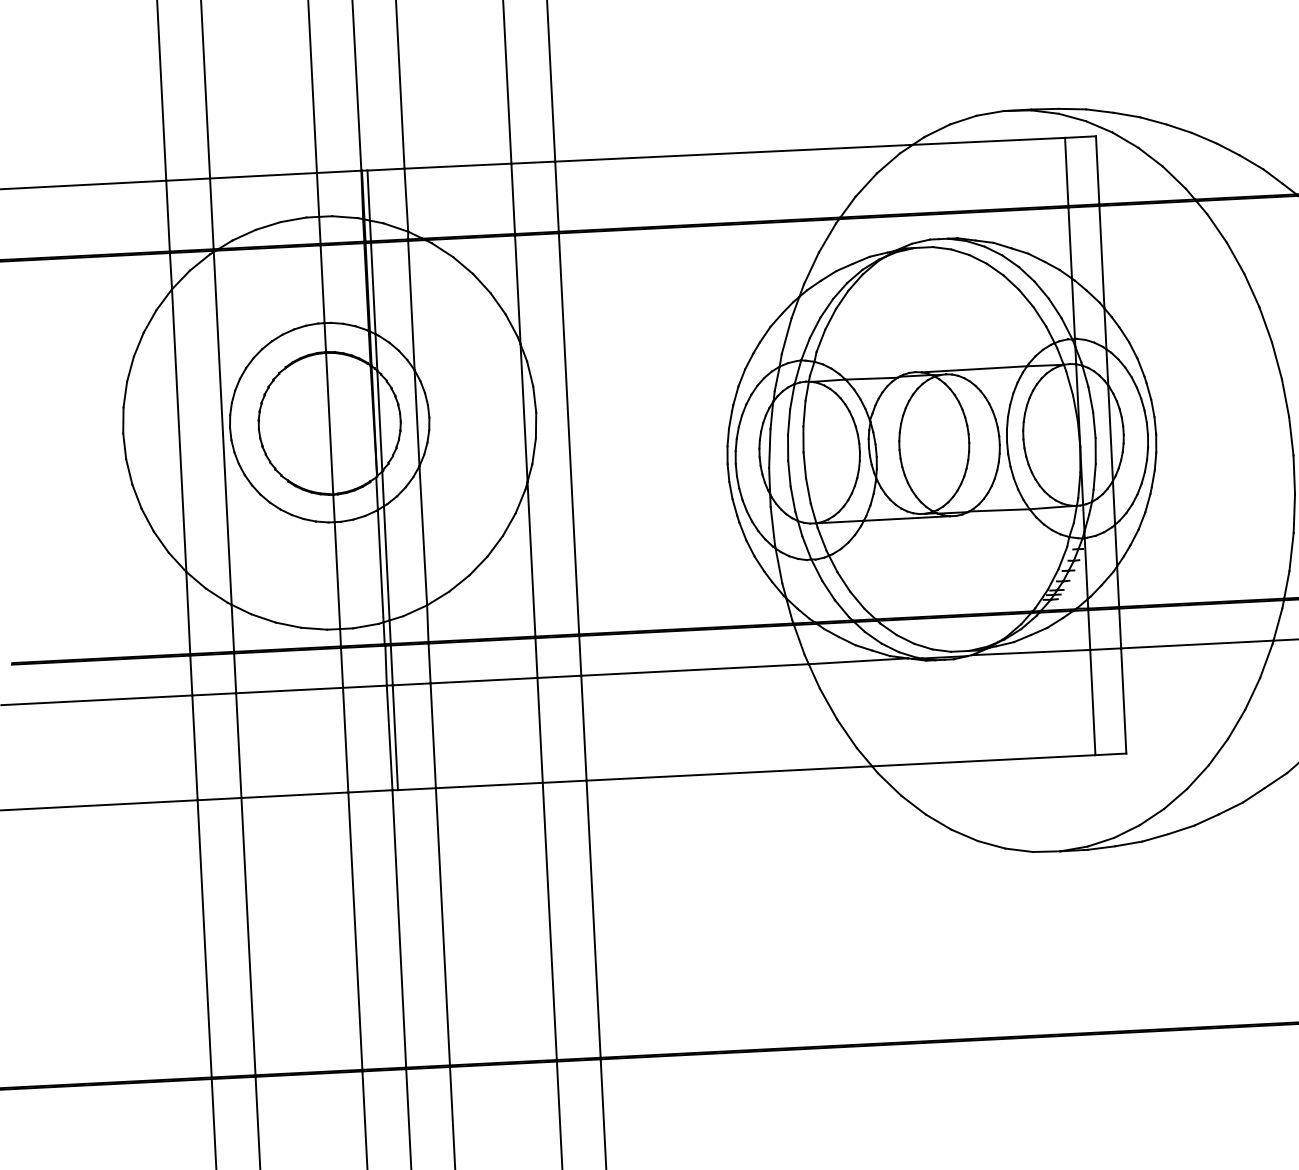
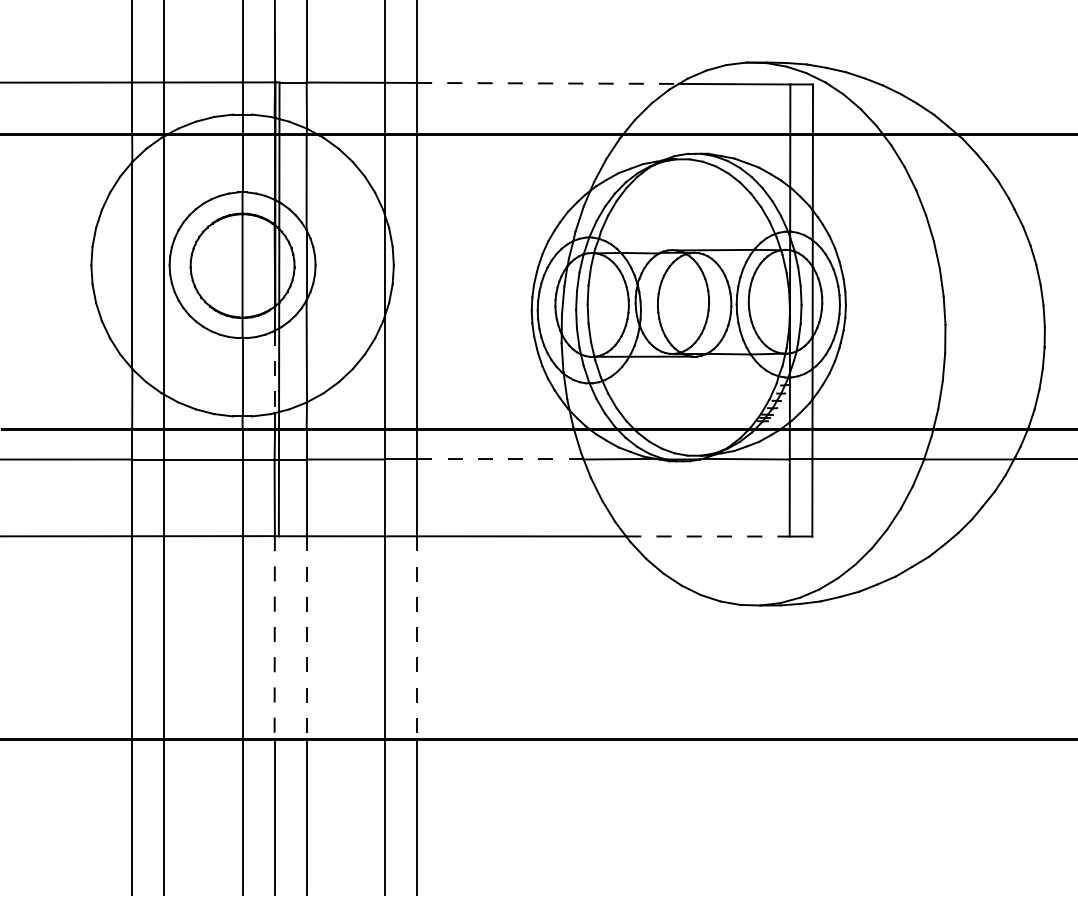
line: (733, 153) -> (547, 83), solid -> dashed
line: (380, 566) -> (274, 372), solid -> dashed
line: (693, 670) -> (499, 459), solid -> dashed
line: (983, 760) -> (707, 536), solid -> dashed
line: (594, 920) -> (417, 638), solid -> dashed
line: (442, 926) -> (306, 637), solid -> dashed
line: (398, 928) -> (274, 637), solid -> dashed

